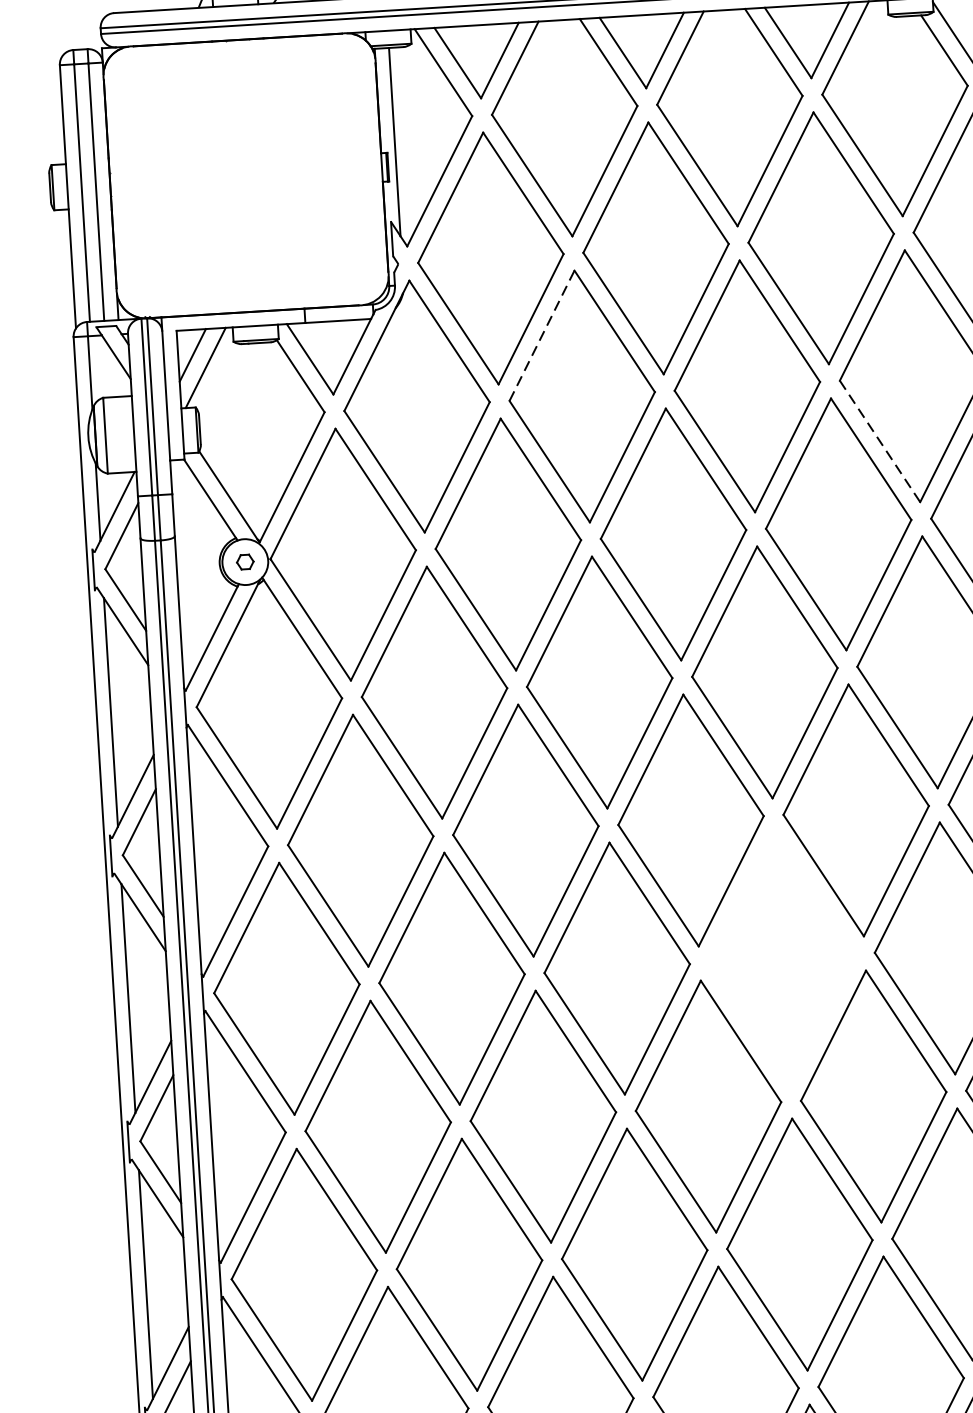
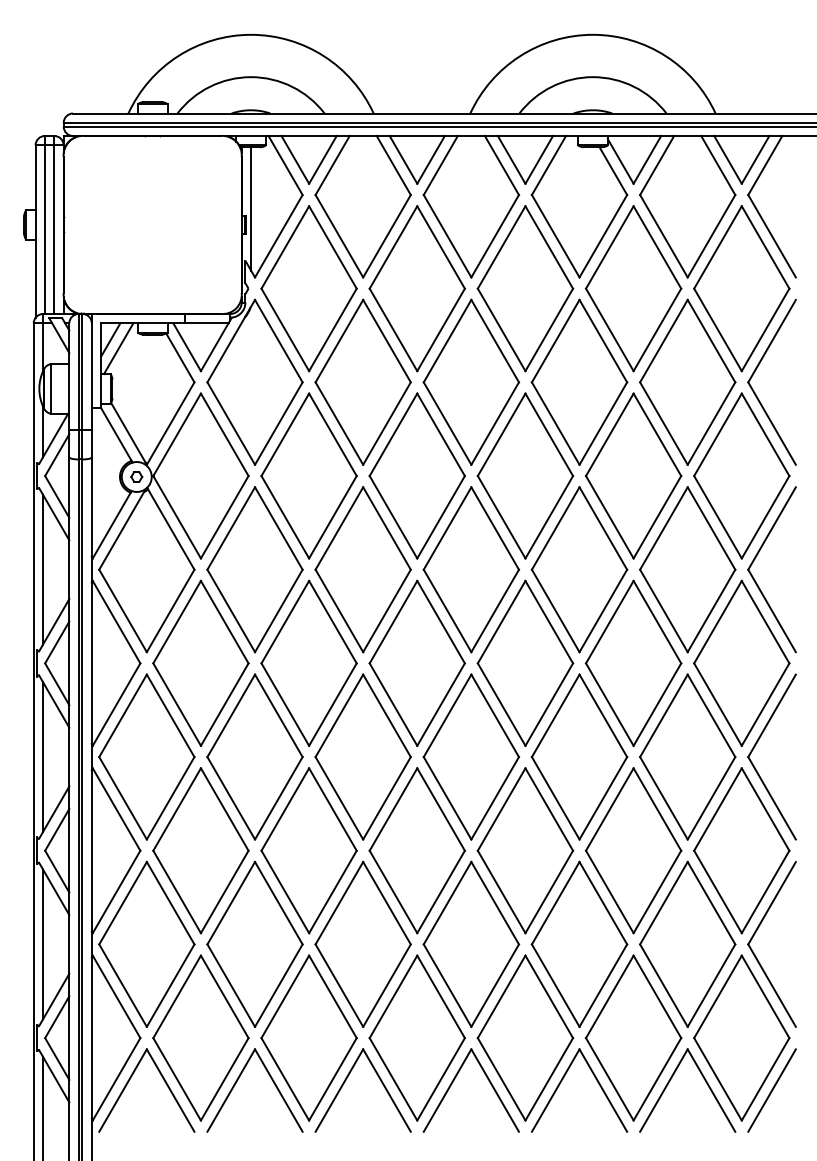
line: (542, 336) -> (339, 341), dashed -> solid
line: (879, 441) -> (555, 423), dashed -> solid
part: (780, 957) -> (470, 756), added

